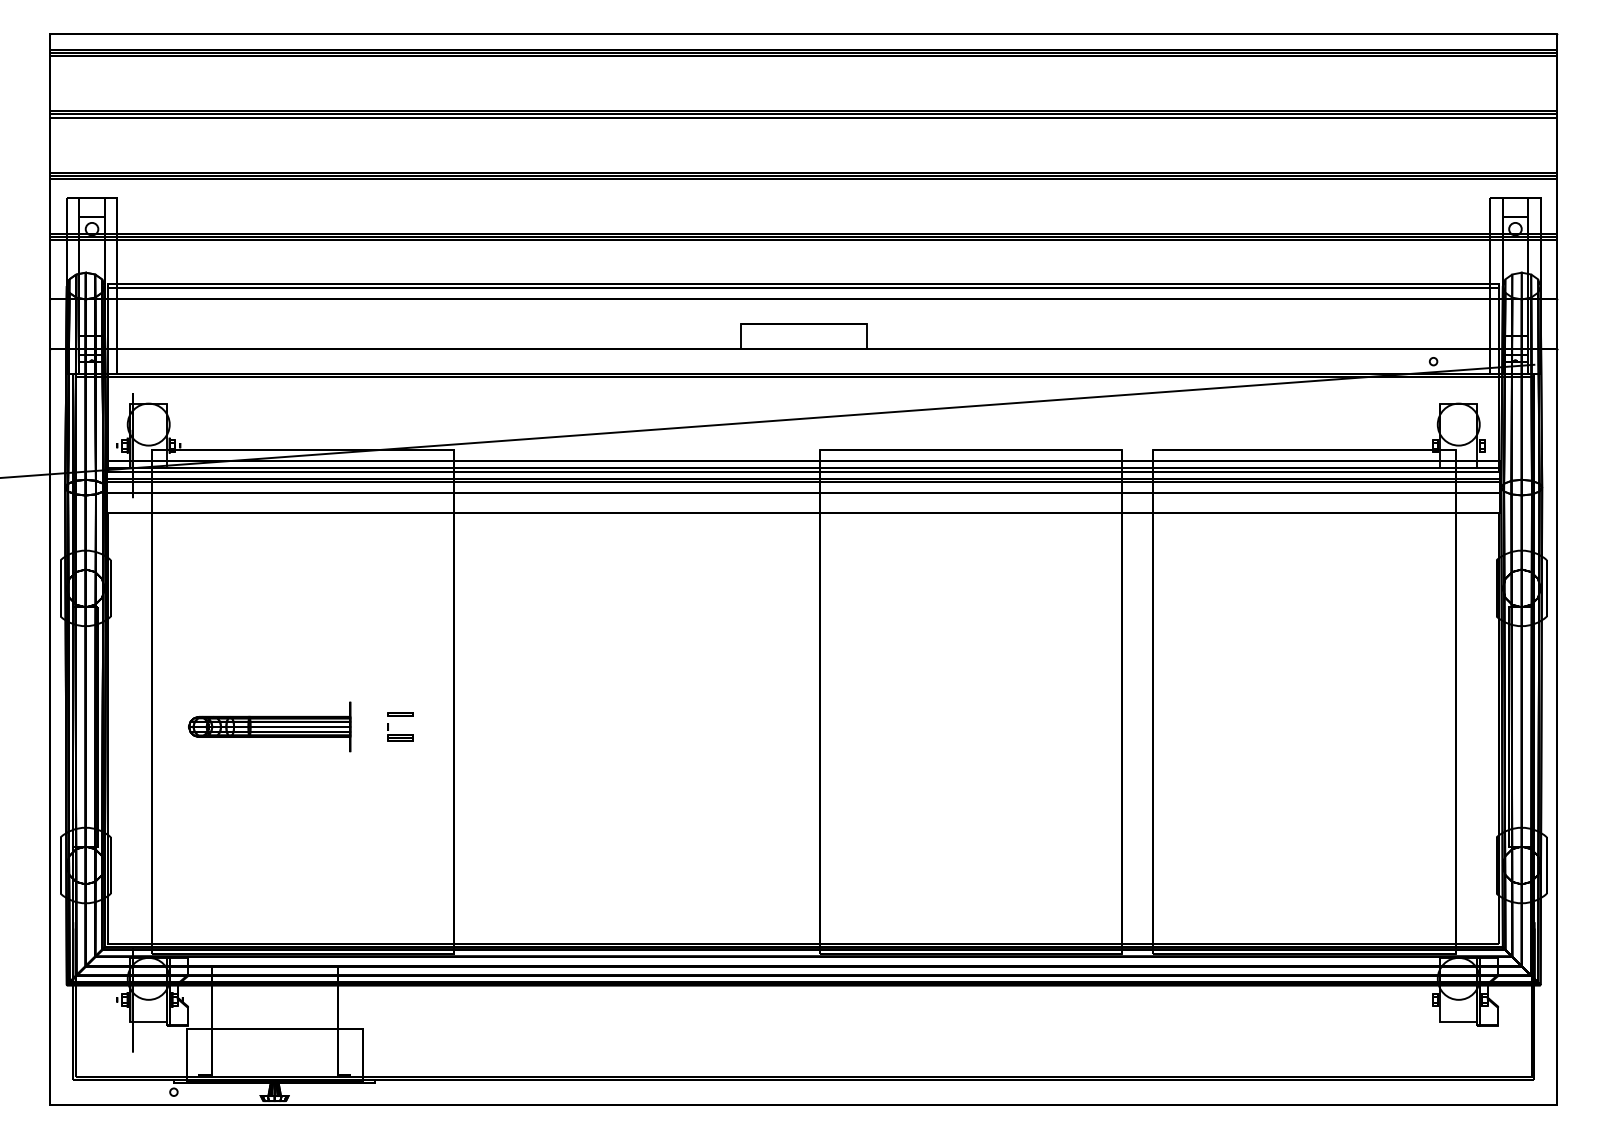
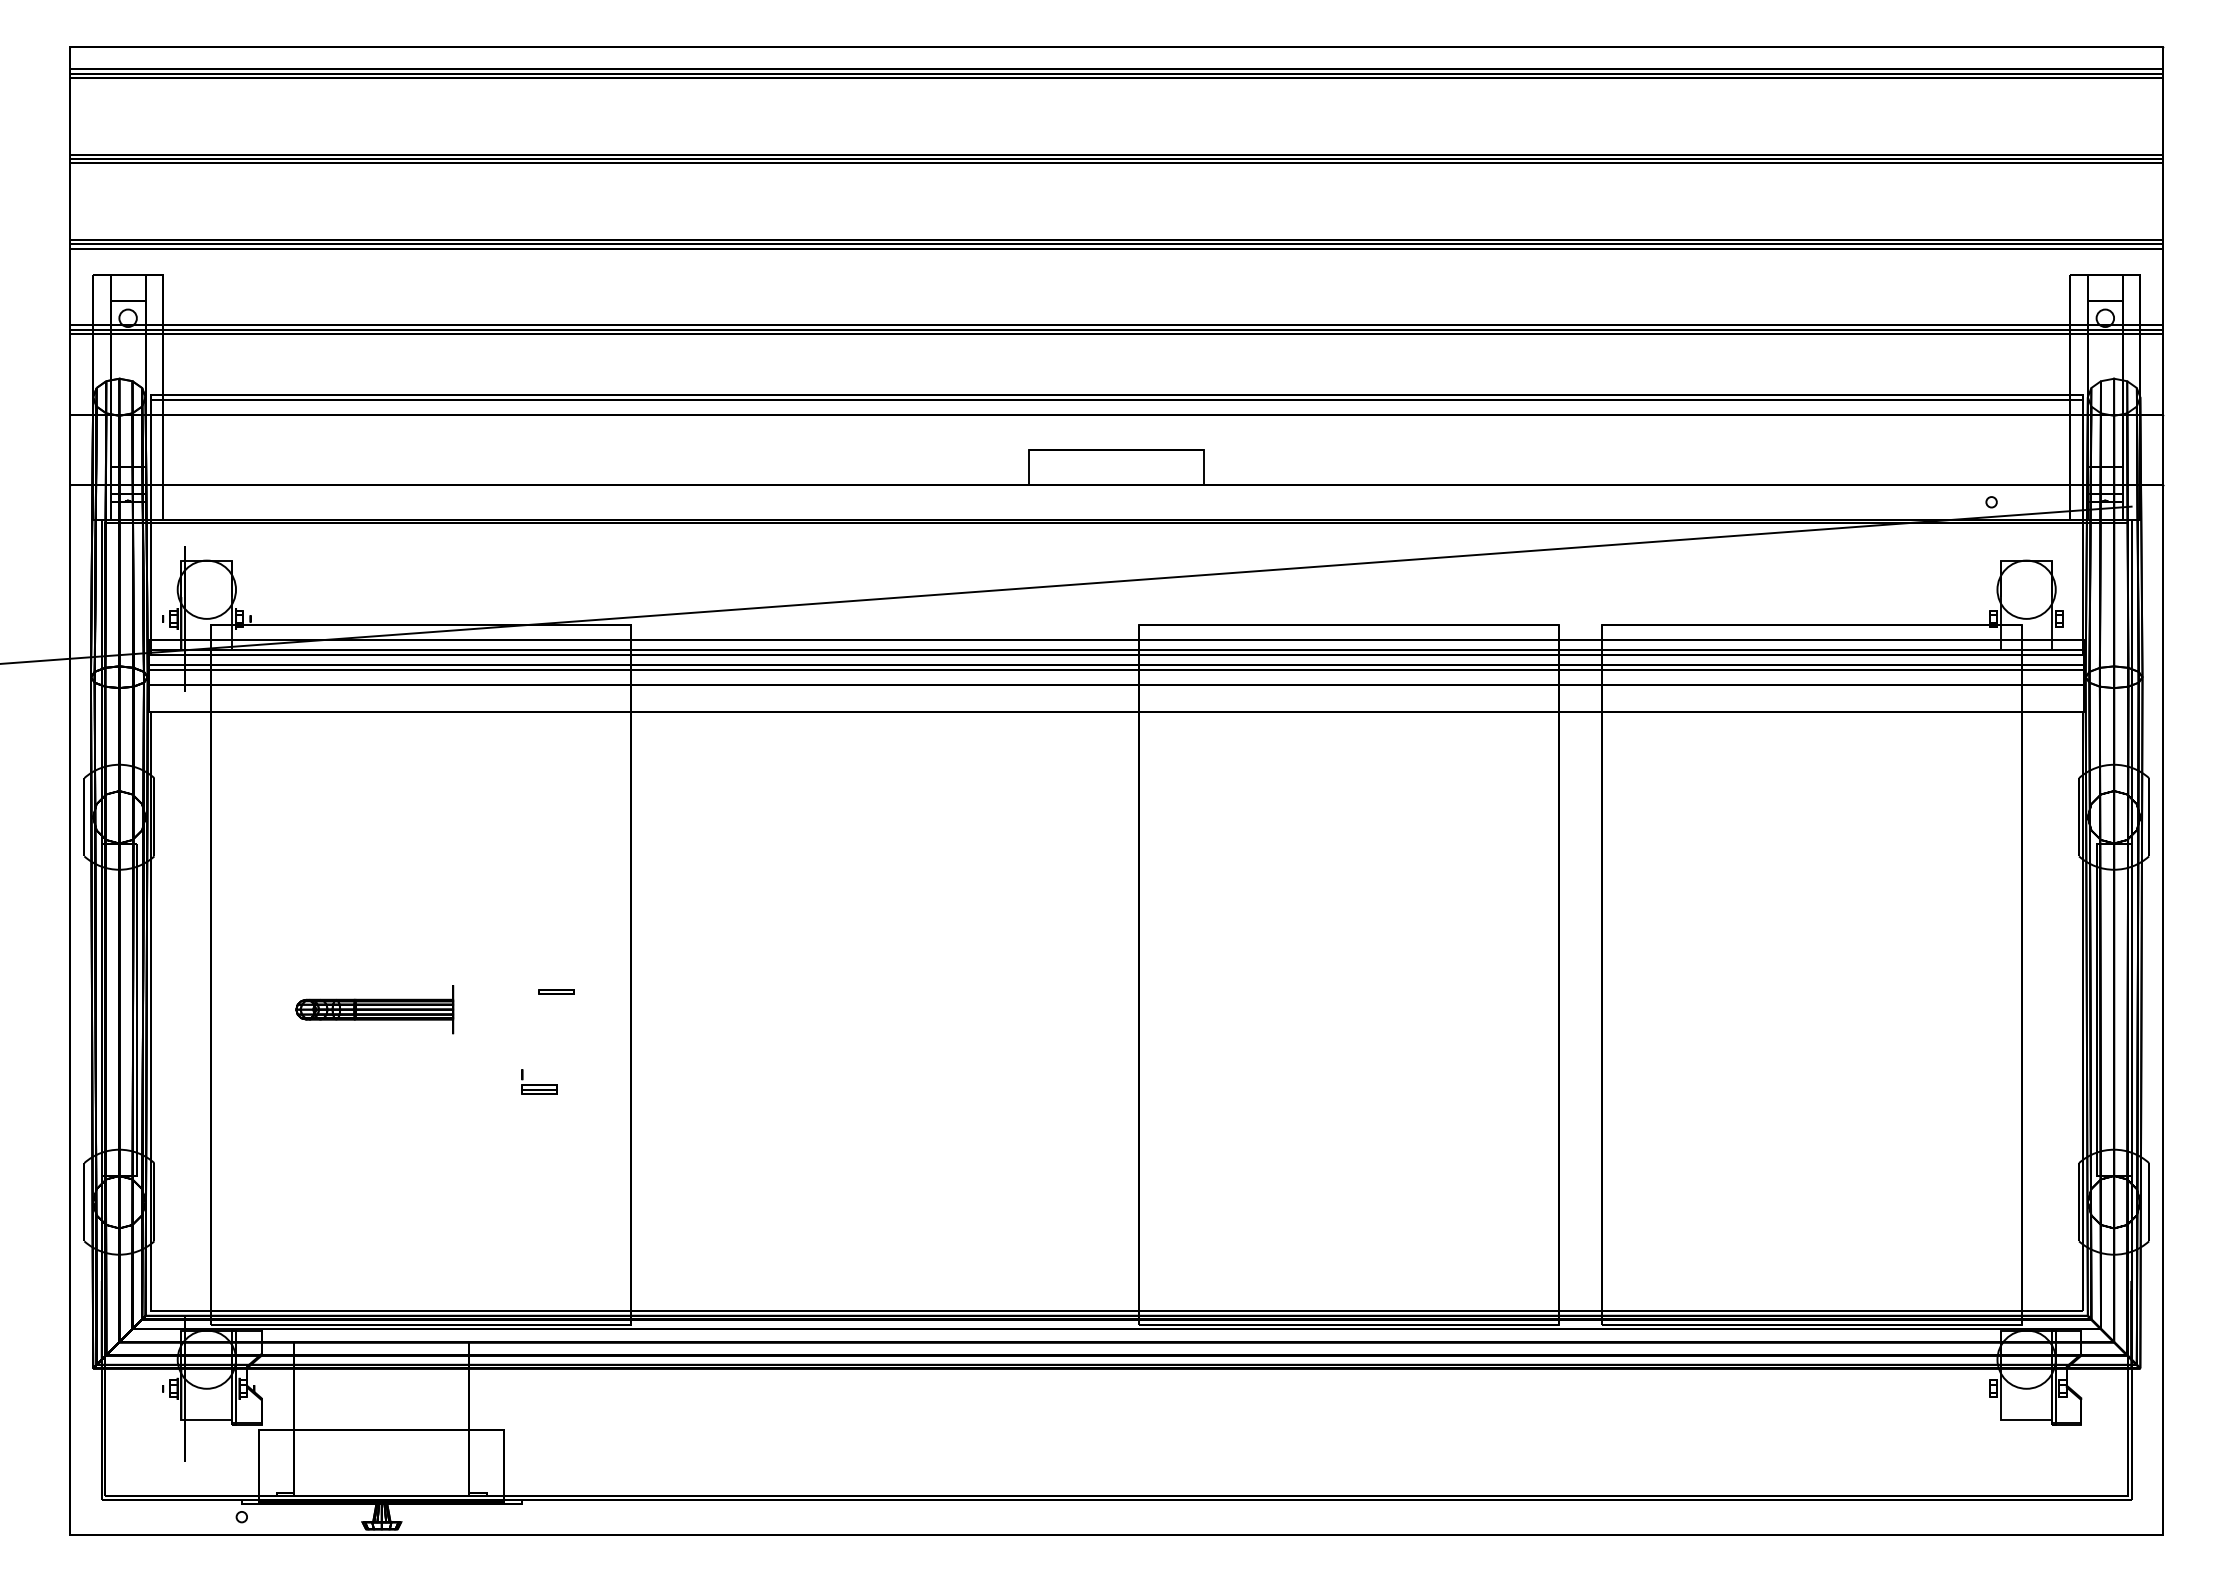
part: (269, 726) -> (374, 1009), size x0.7
part: (400, 731) -> (539, 1081), moved

